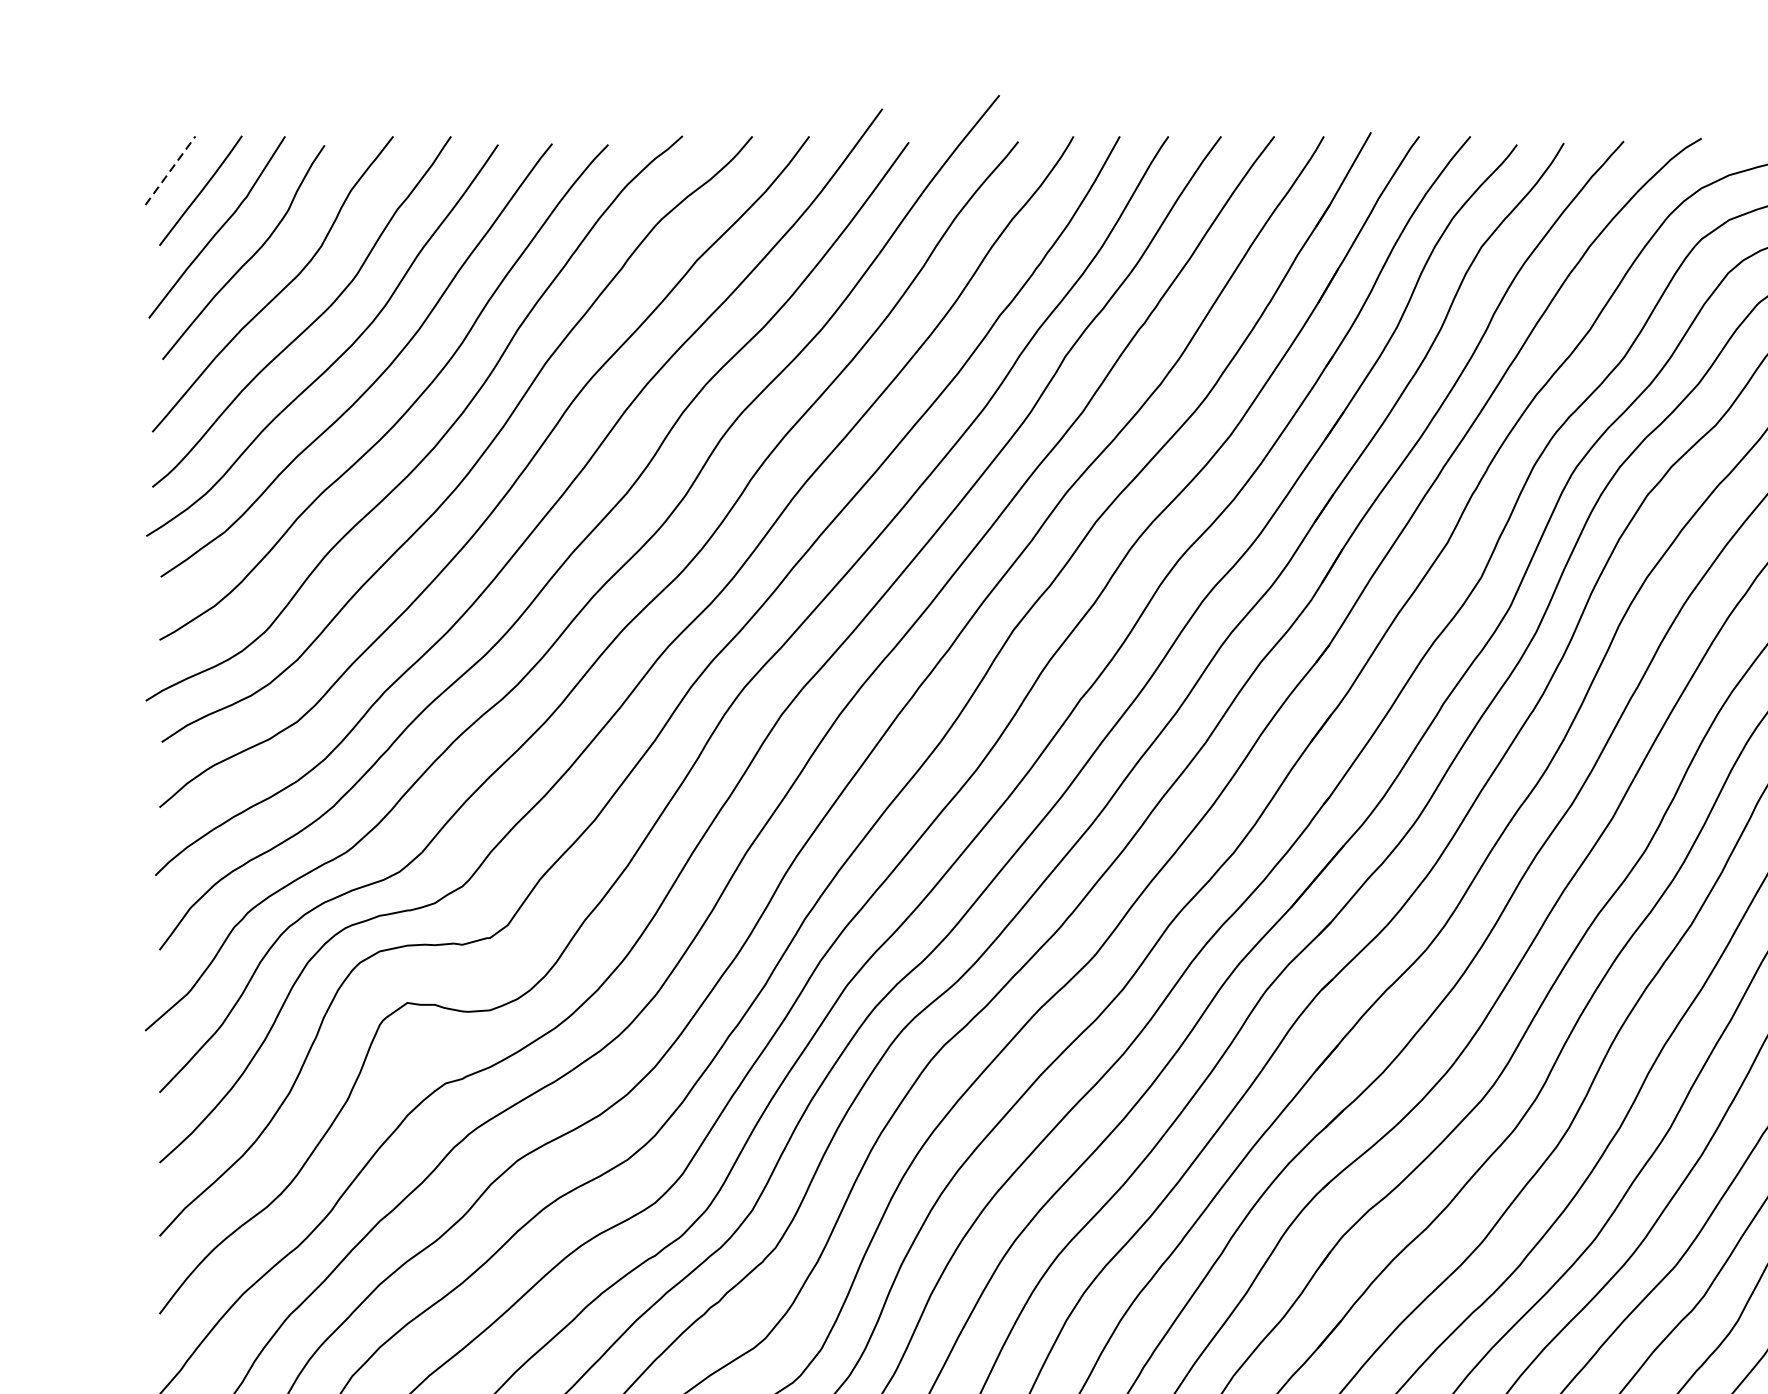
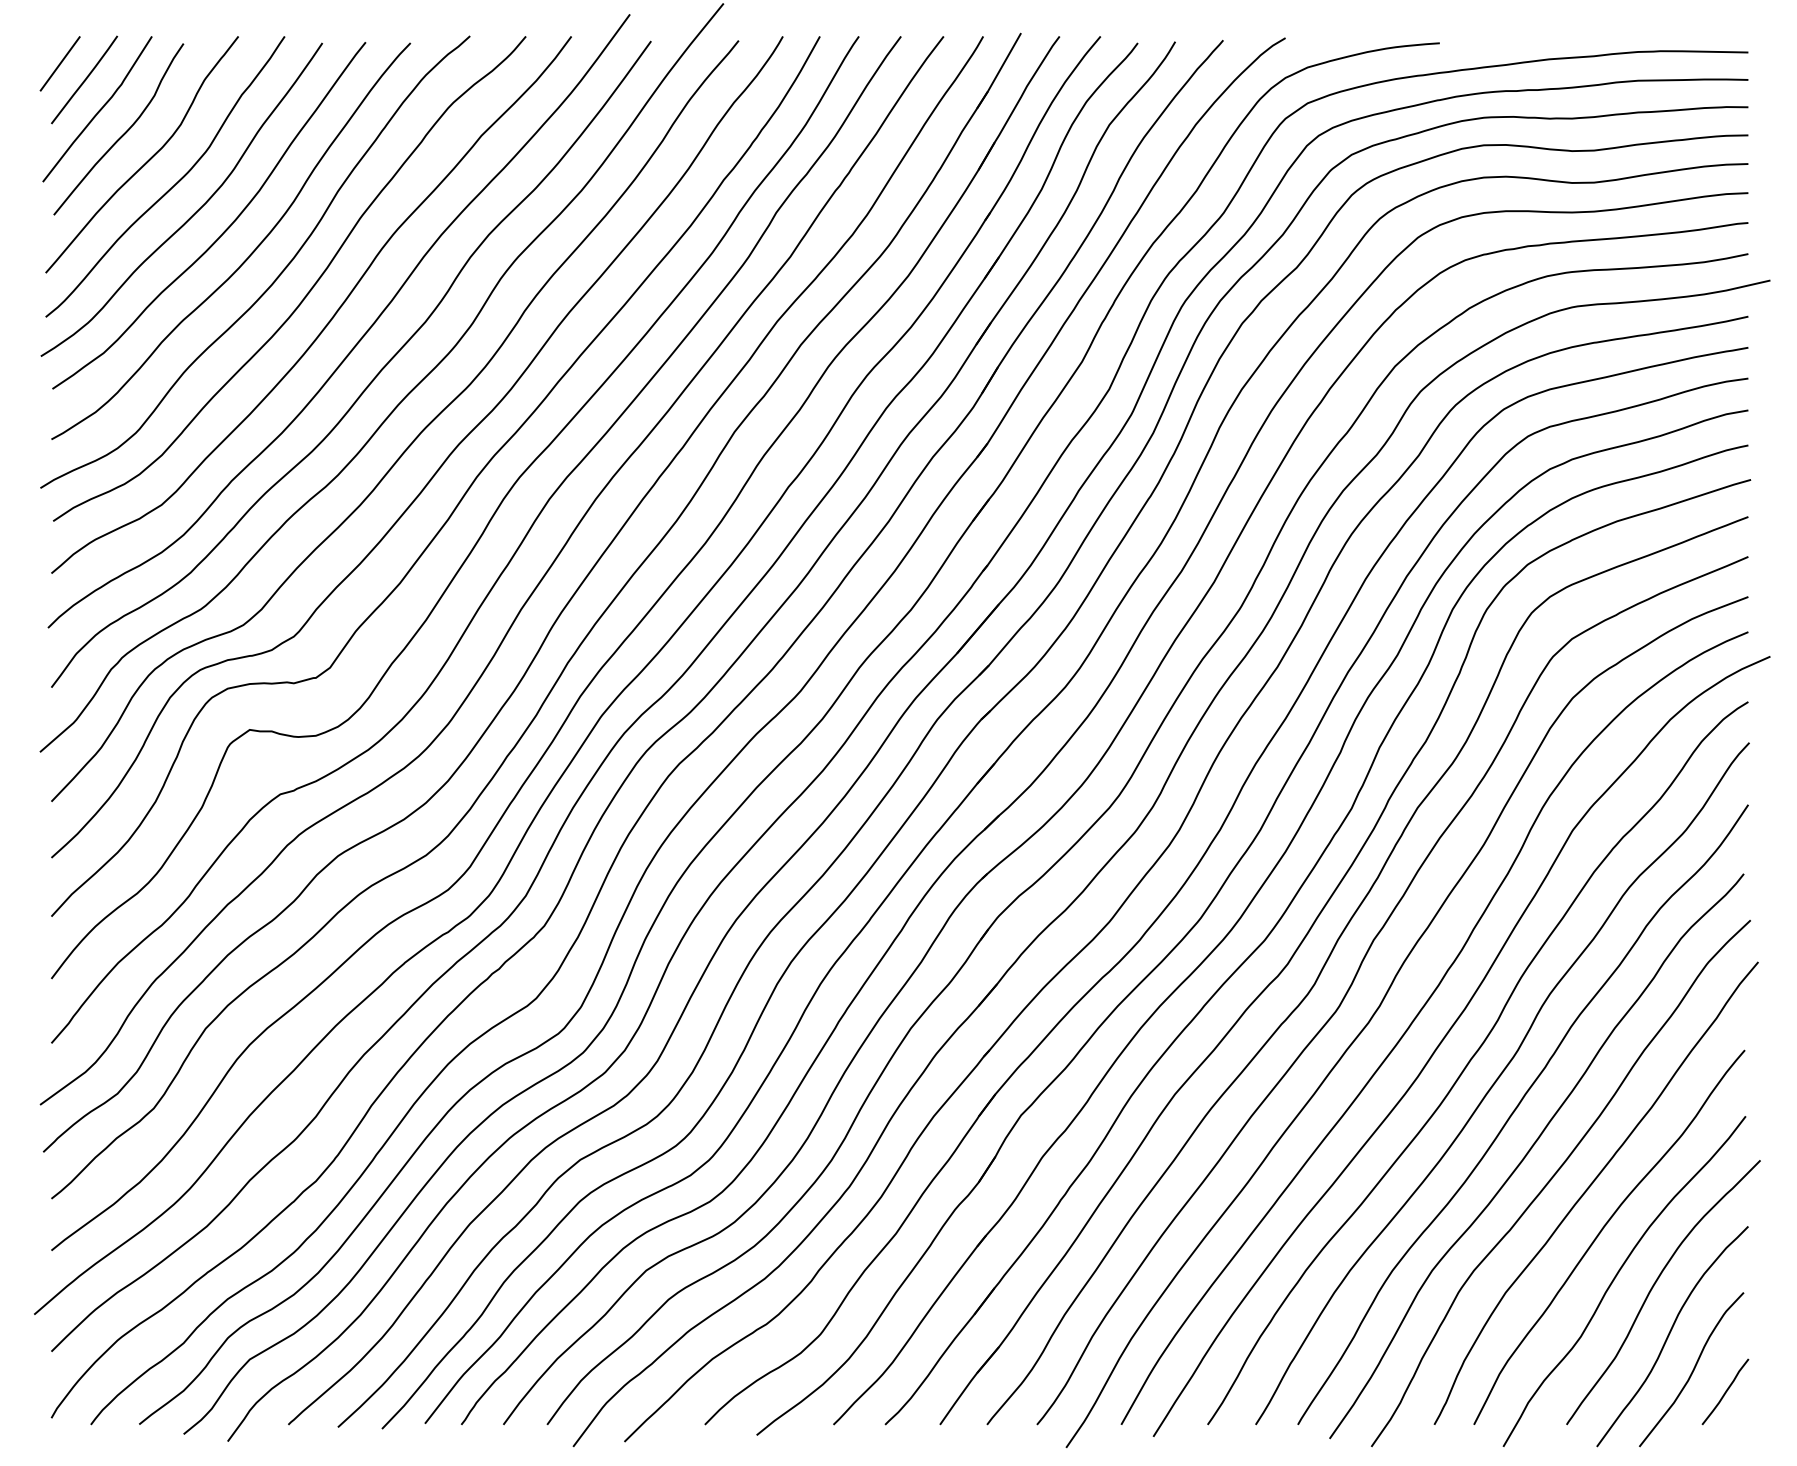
line: (170, 170) -> (60, 63), dashed -> solid

